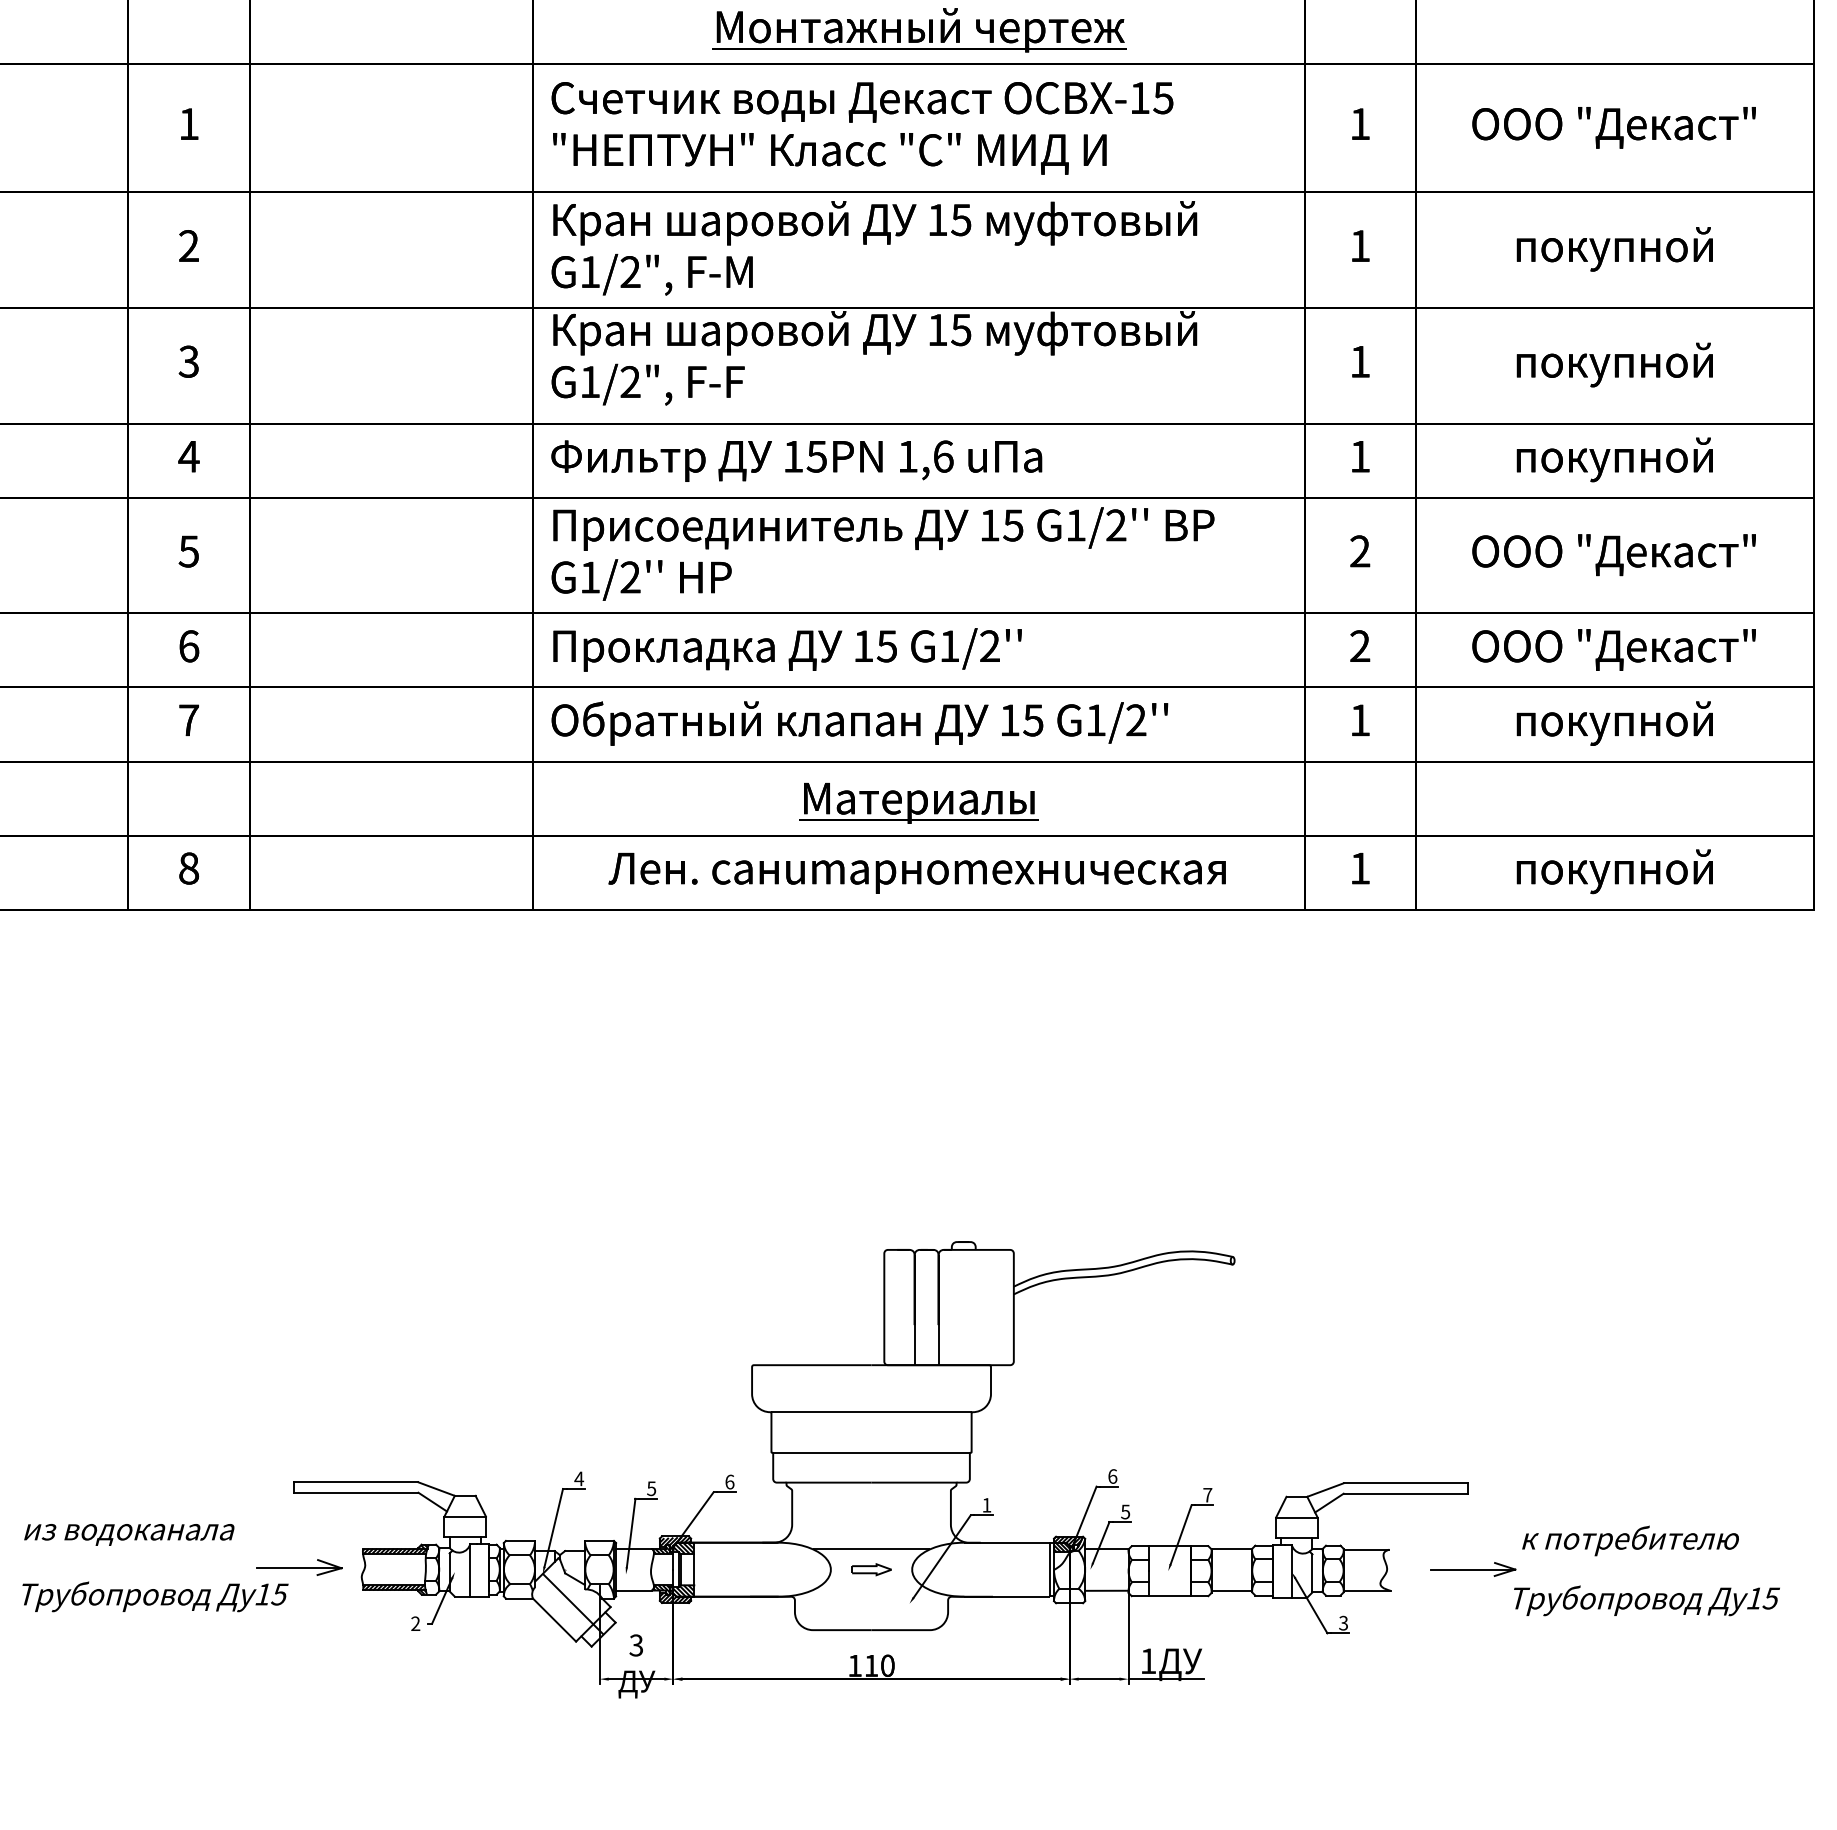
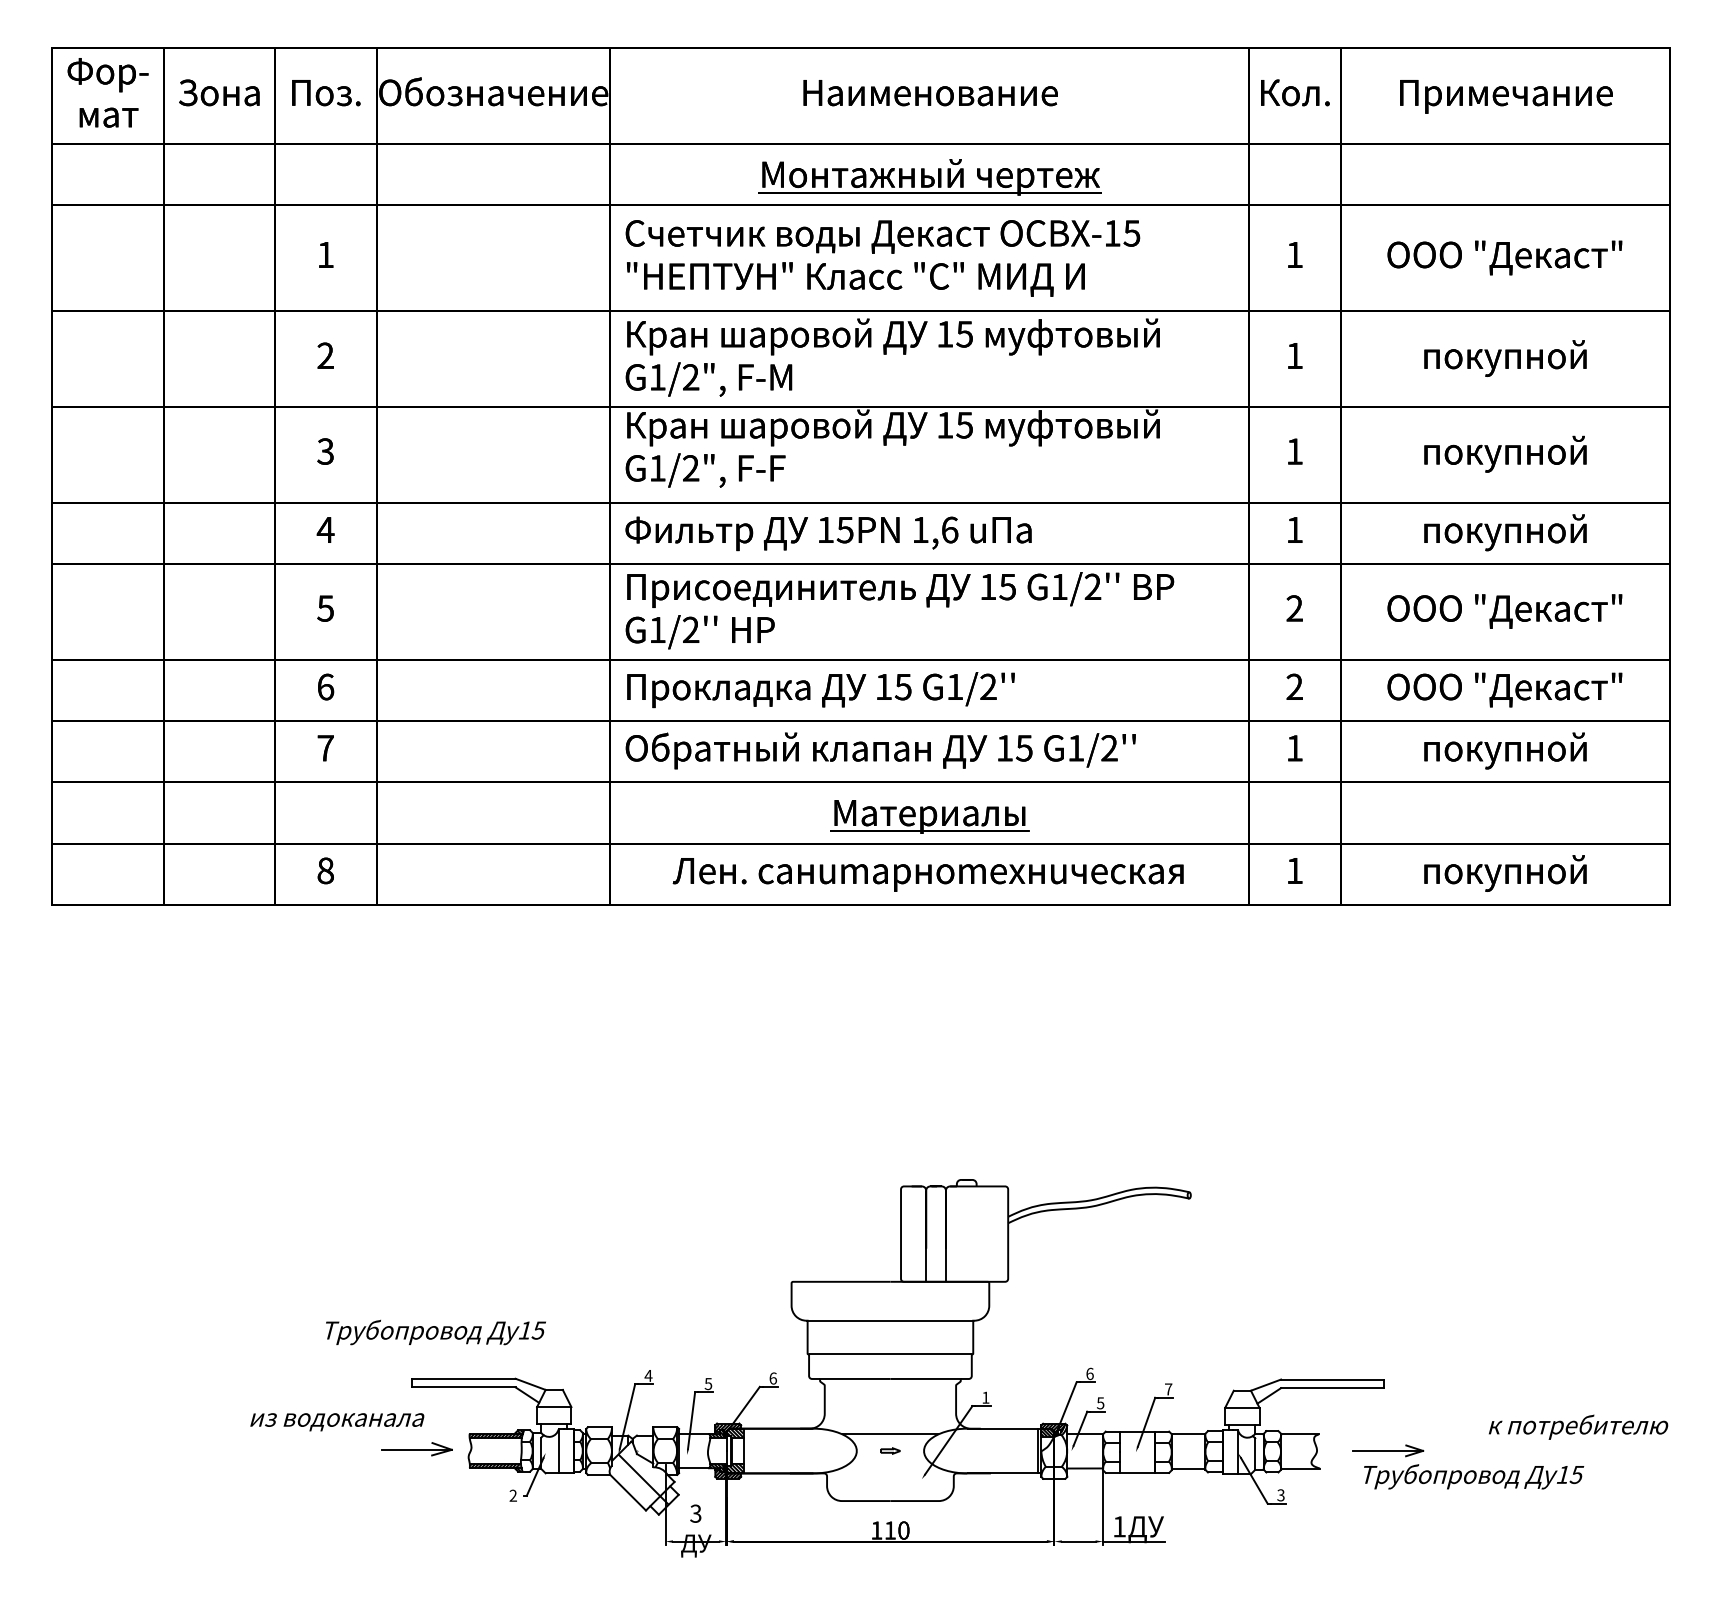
text: (129, 1535) -> (337, 1422), moved
text: (1630, 1540) -> (1578, 1426), moved
part: (871, 1569) -> (890, 1450), size x0.6
text: (154, 1596) -> (435, 1332), moved
text: (1647, 1600) -> (1474, 1476), moved

